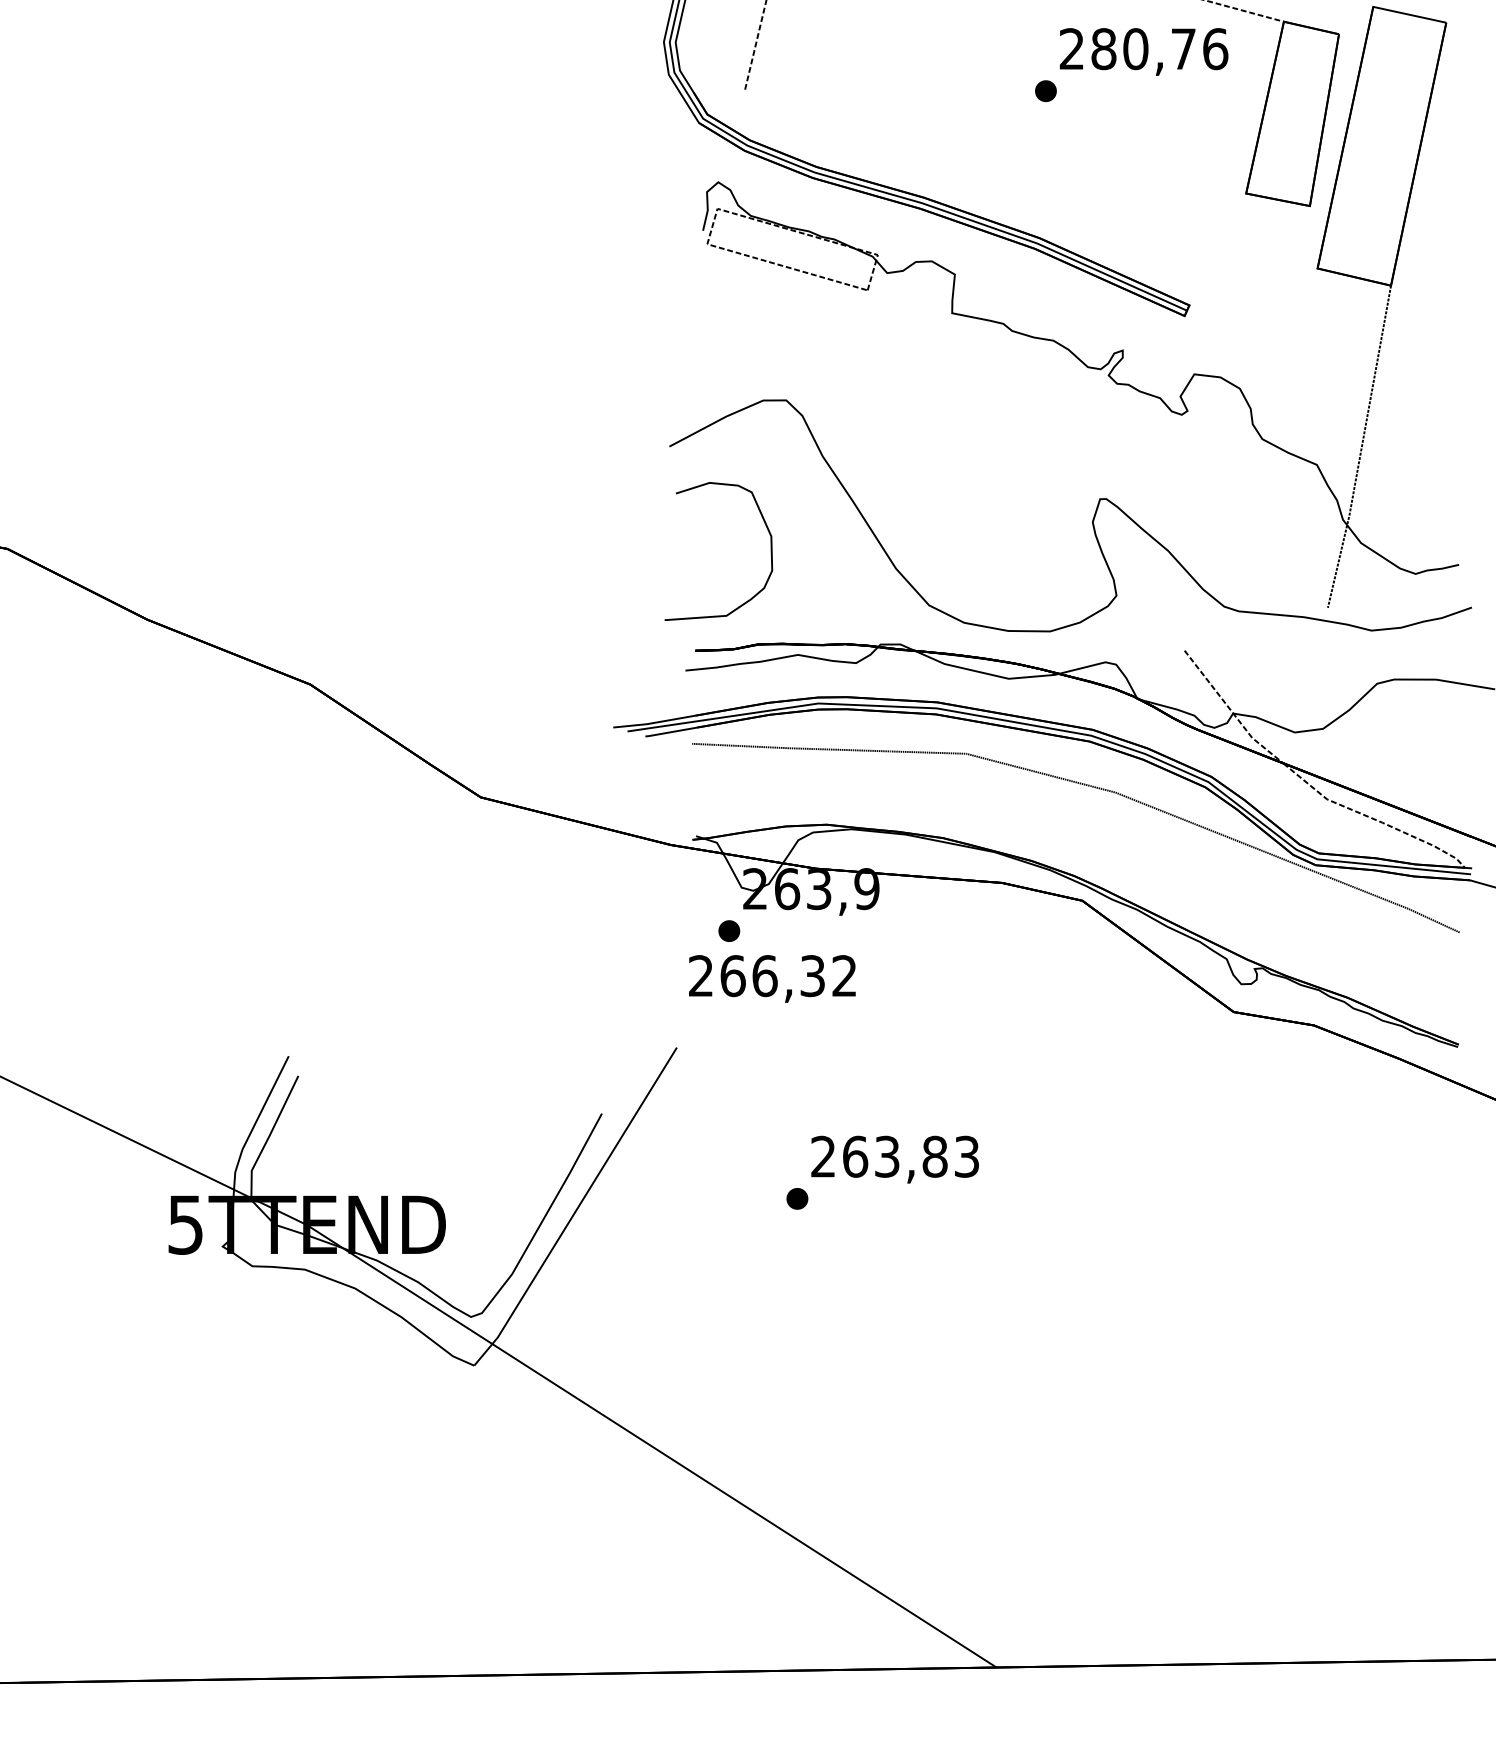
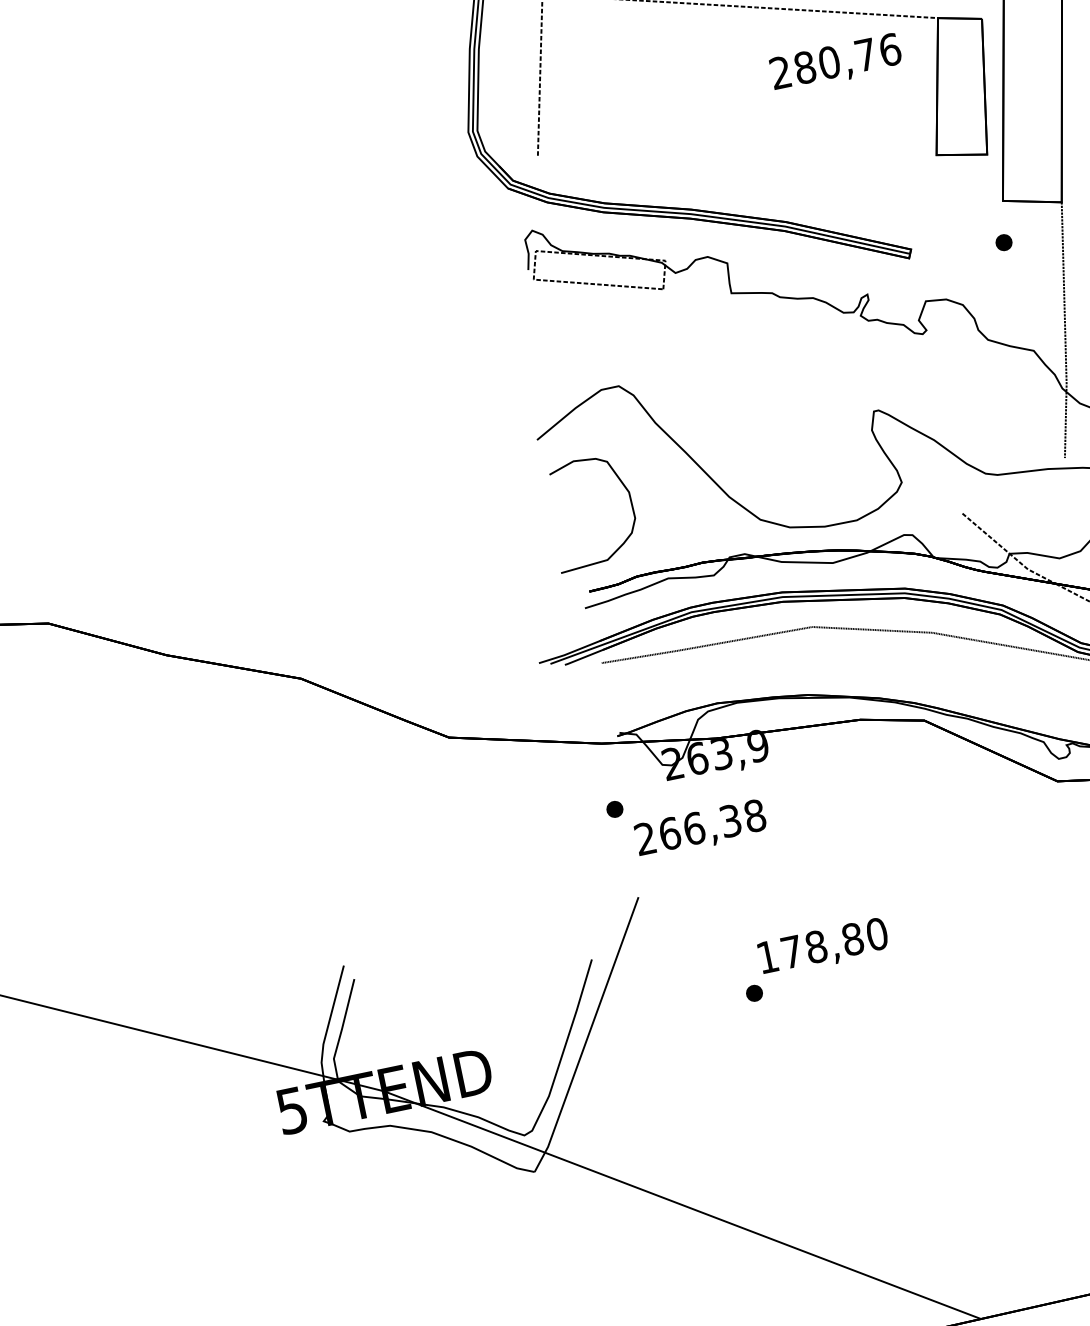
part: (1045, 90) -> (1003, 242), moved
part: (729, 930) -> (614, 808), moved
text: (844, 976) -> (755, 816), 266,32 -> 266,38
text: (895, 1156) -> (822, 945), 263,83 -> 178,80

